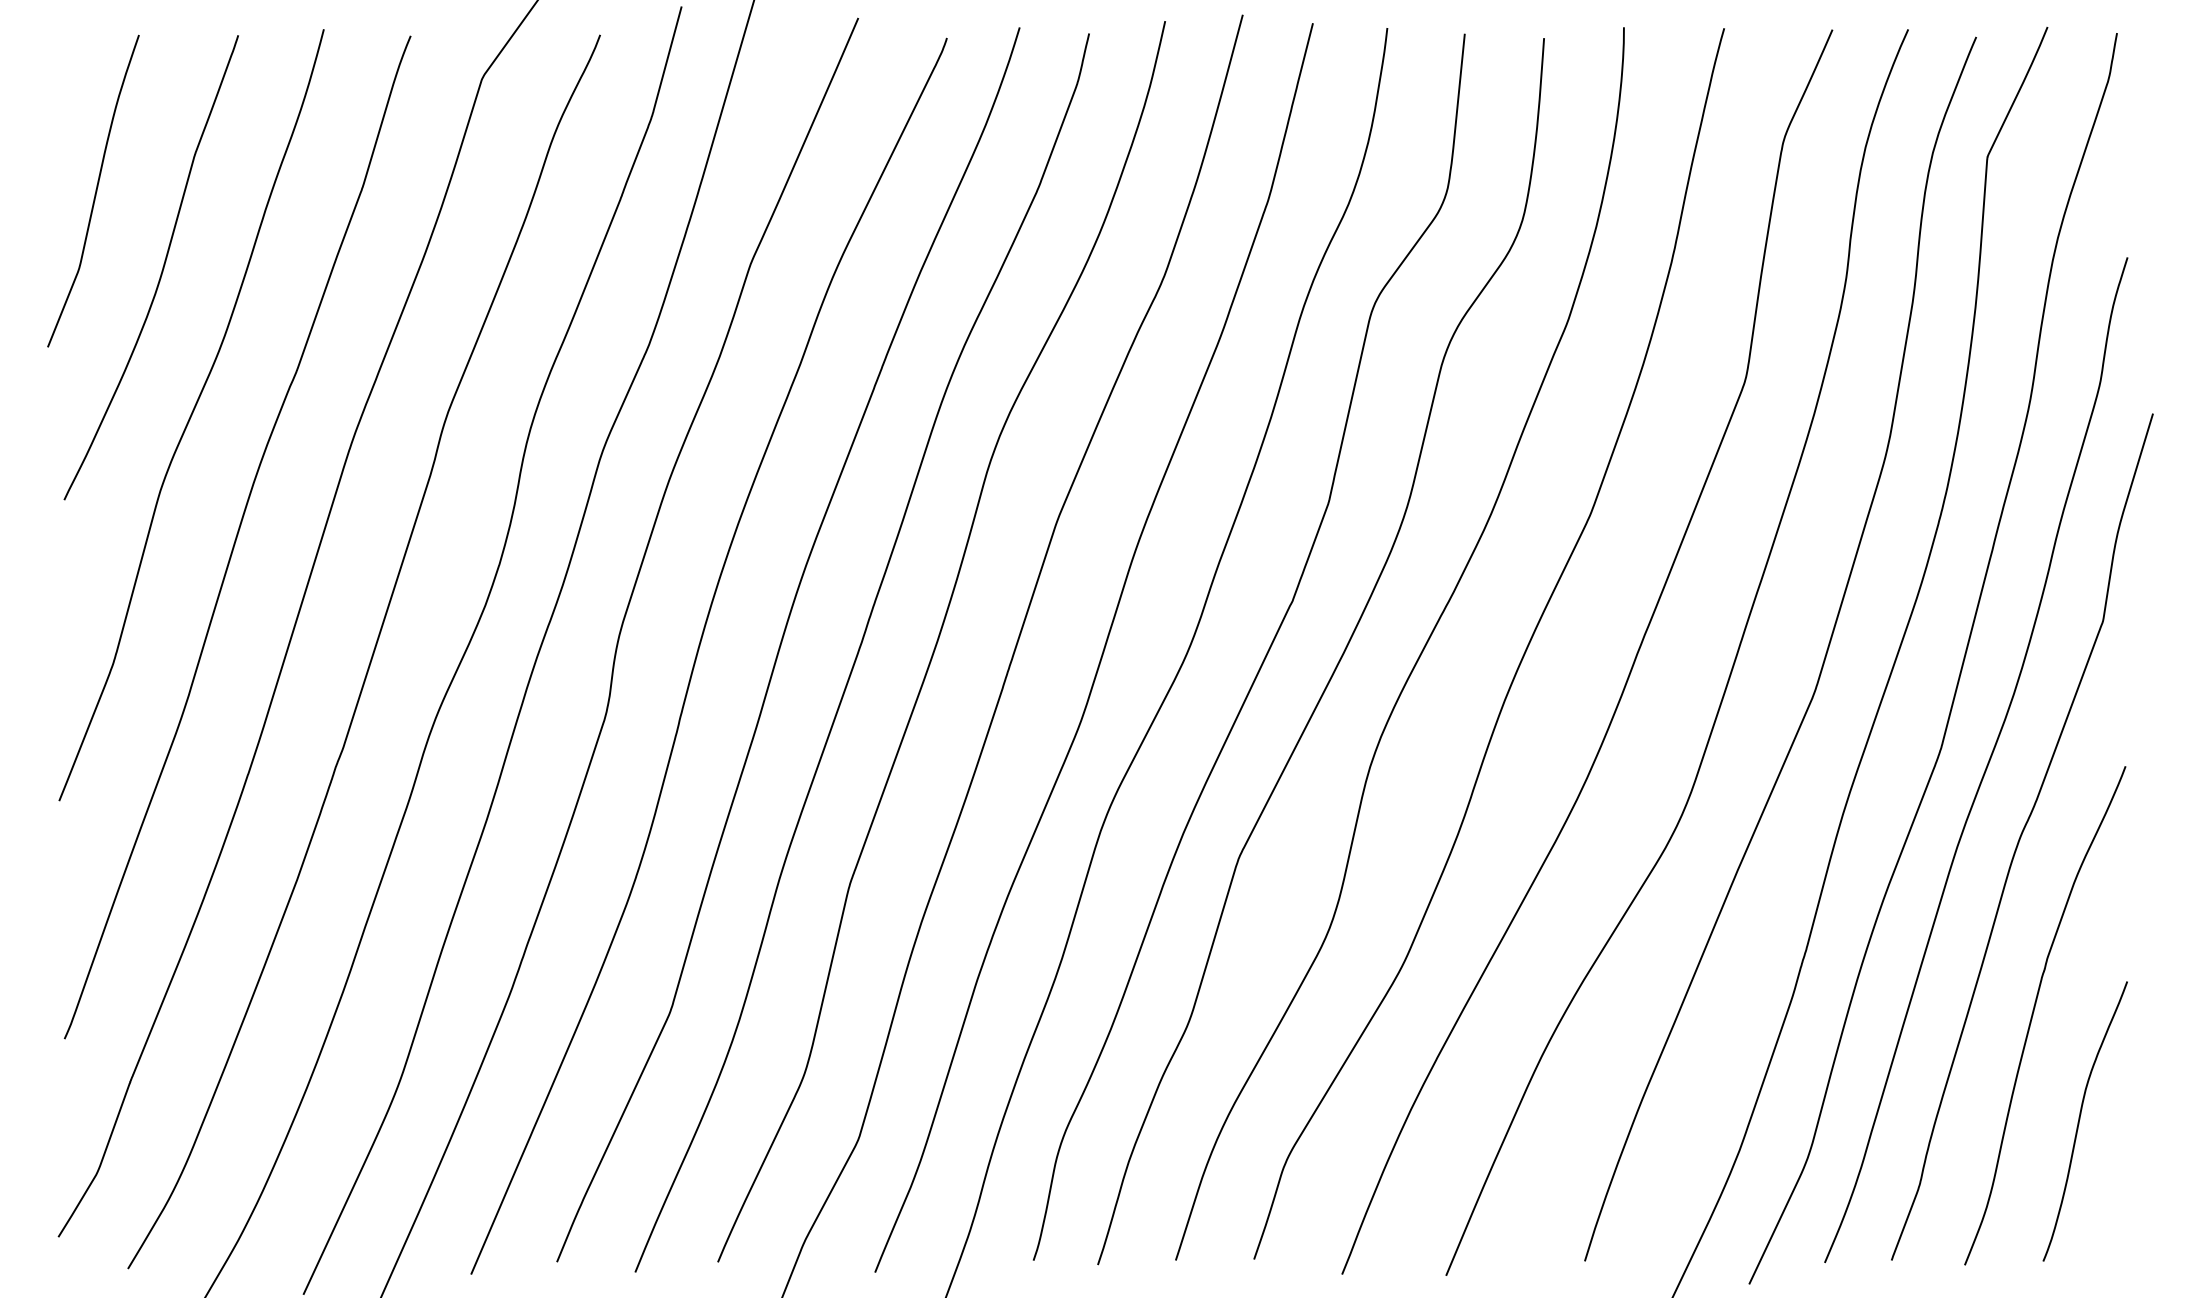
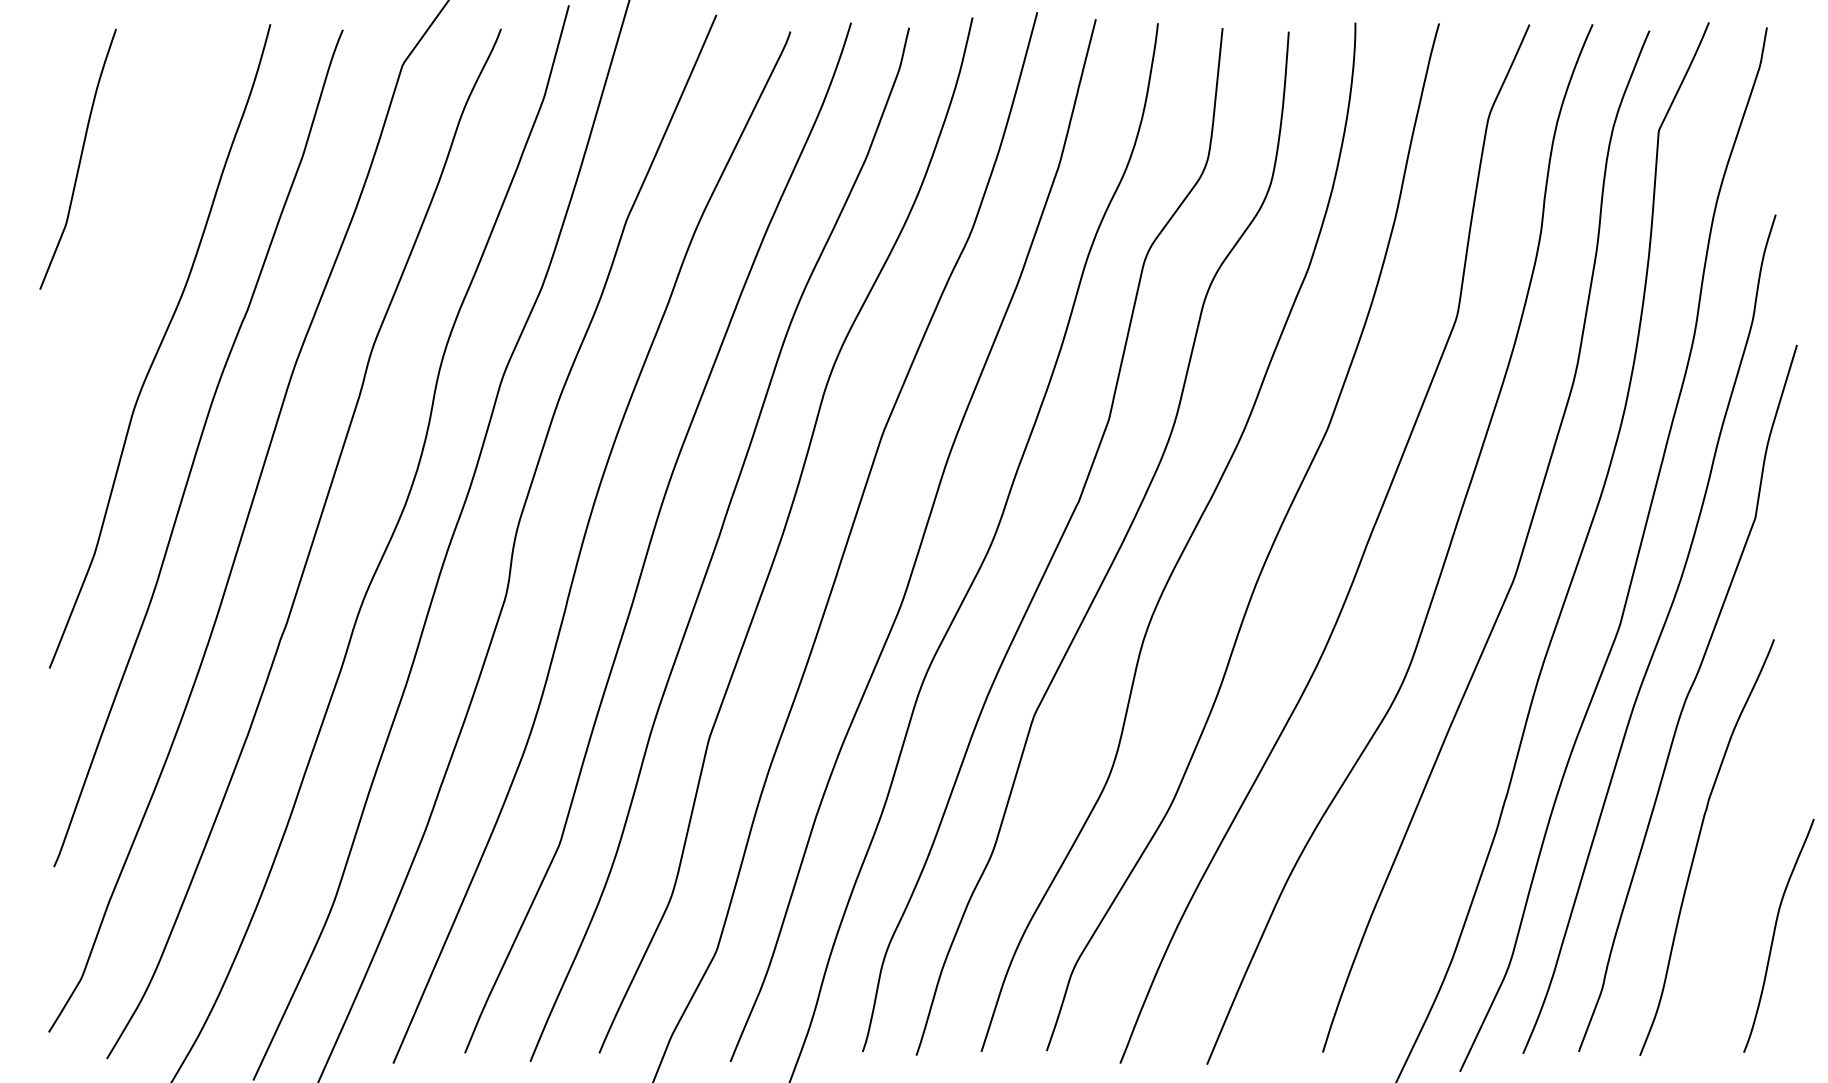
curve: (161, 270) -> (134, 225), removed
curve: (2080, 1119) -> (1774, 934), moved

